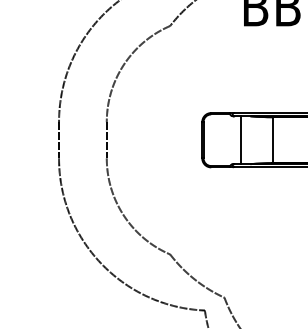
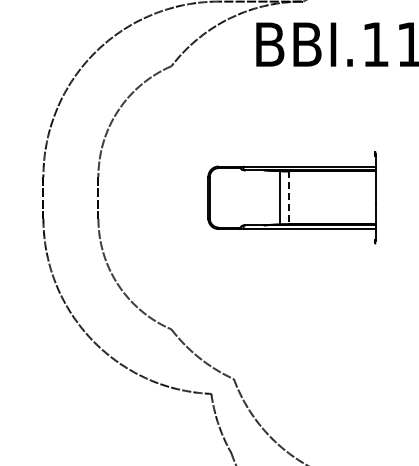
line: (241, 139) -> (280, 197), moved
line: (272, 140) -> (289, 198), solid -> dashed

